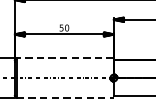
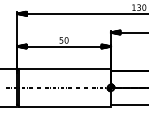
line: (65, 58) -> (65, 69), dashed -> solid
line: (65, 97) -> (65, 106), dashed -> solid

